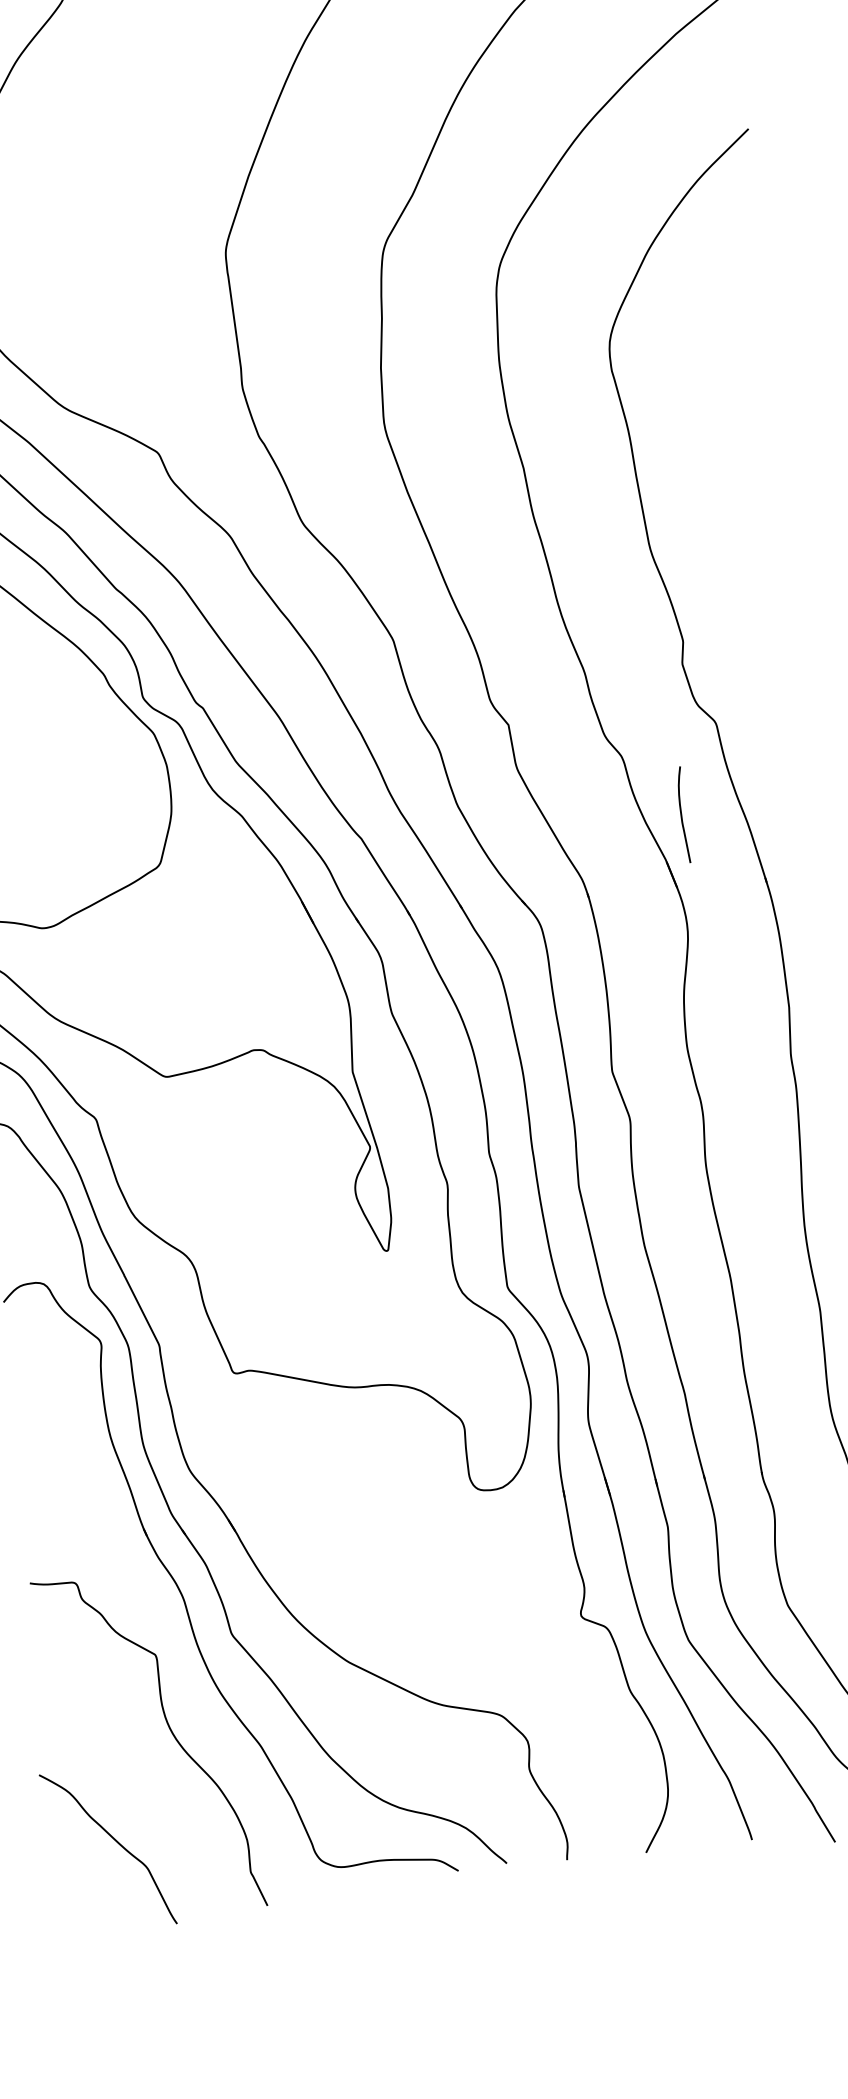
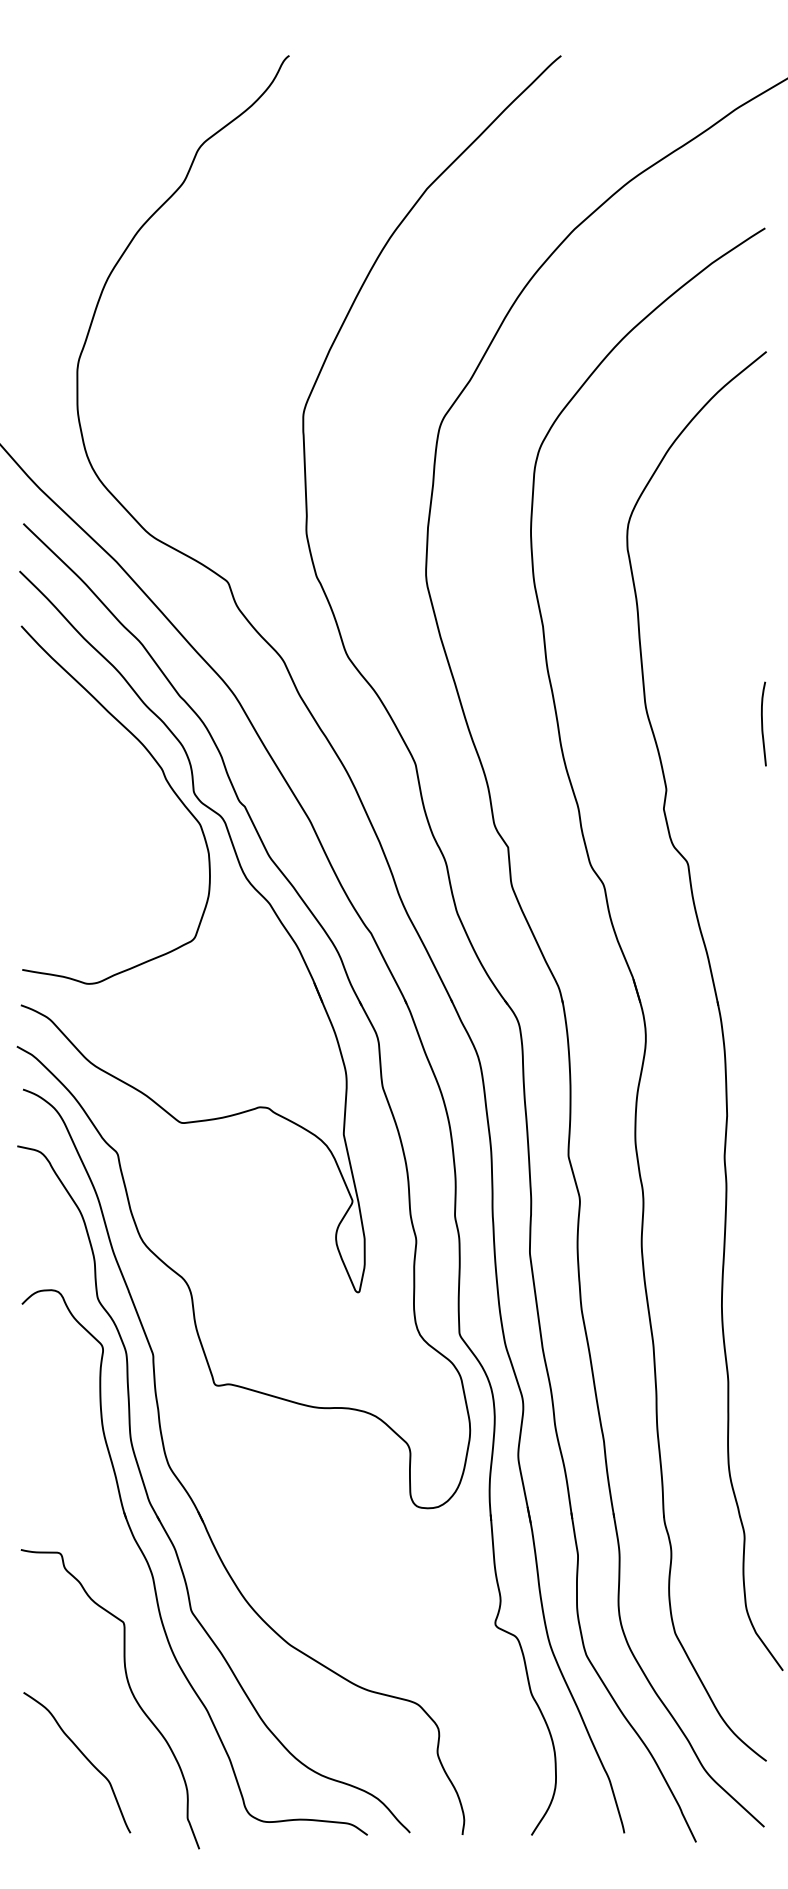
curve: (681, 814) -> (762, 723), moved
curve: (114, 1841) -> (83, 1756), moved

